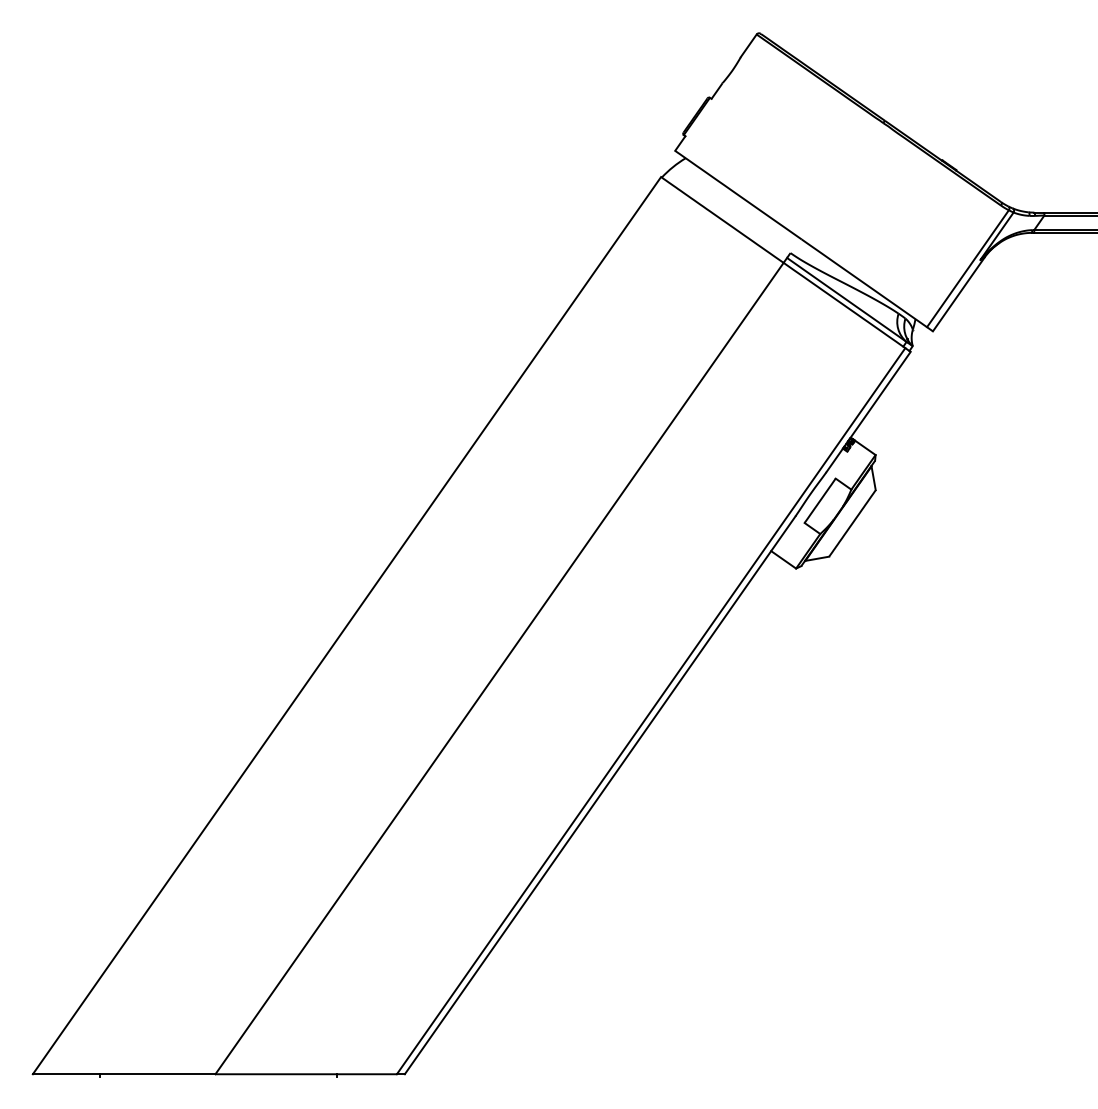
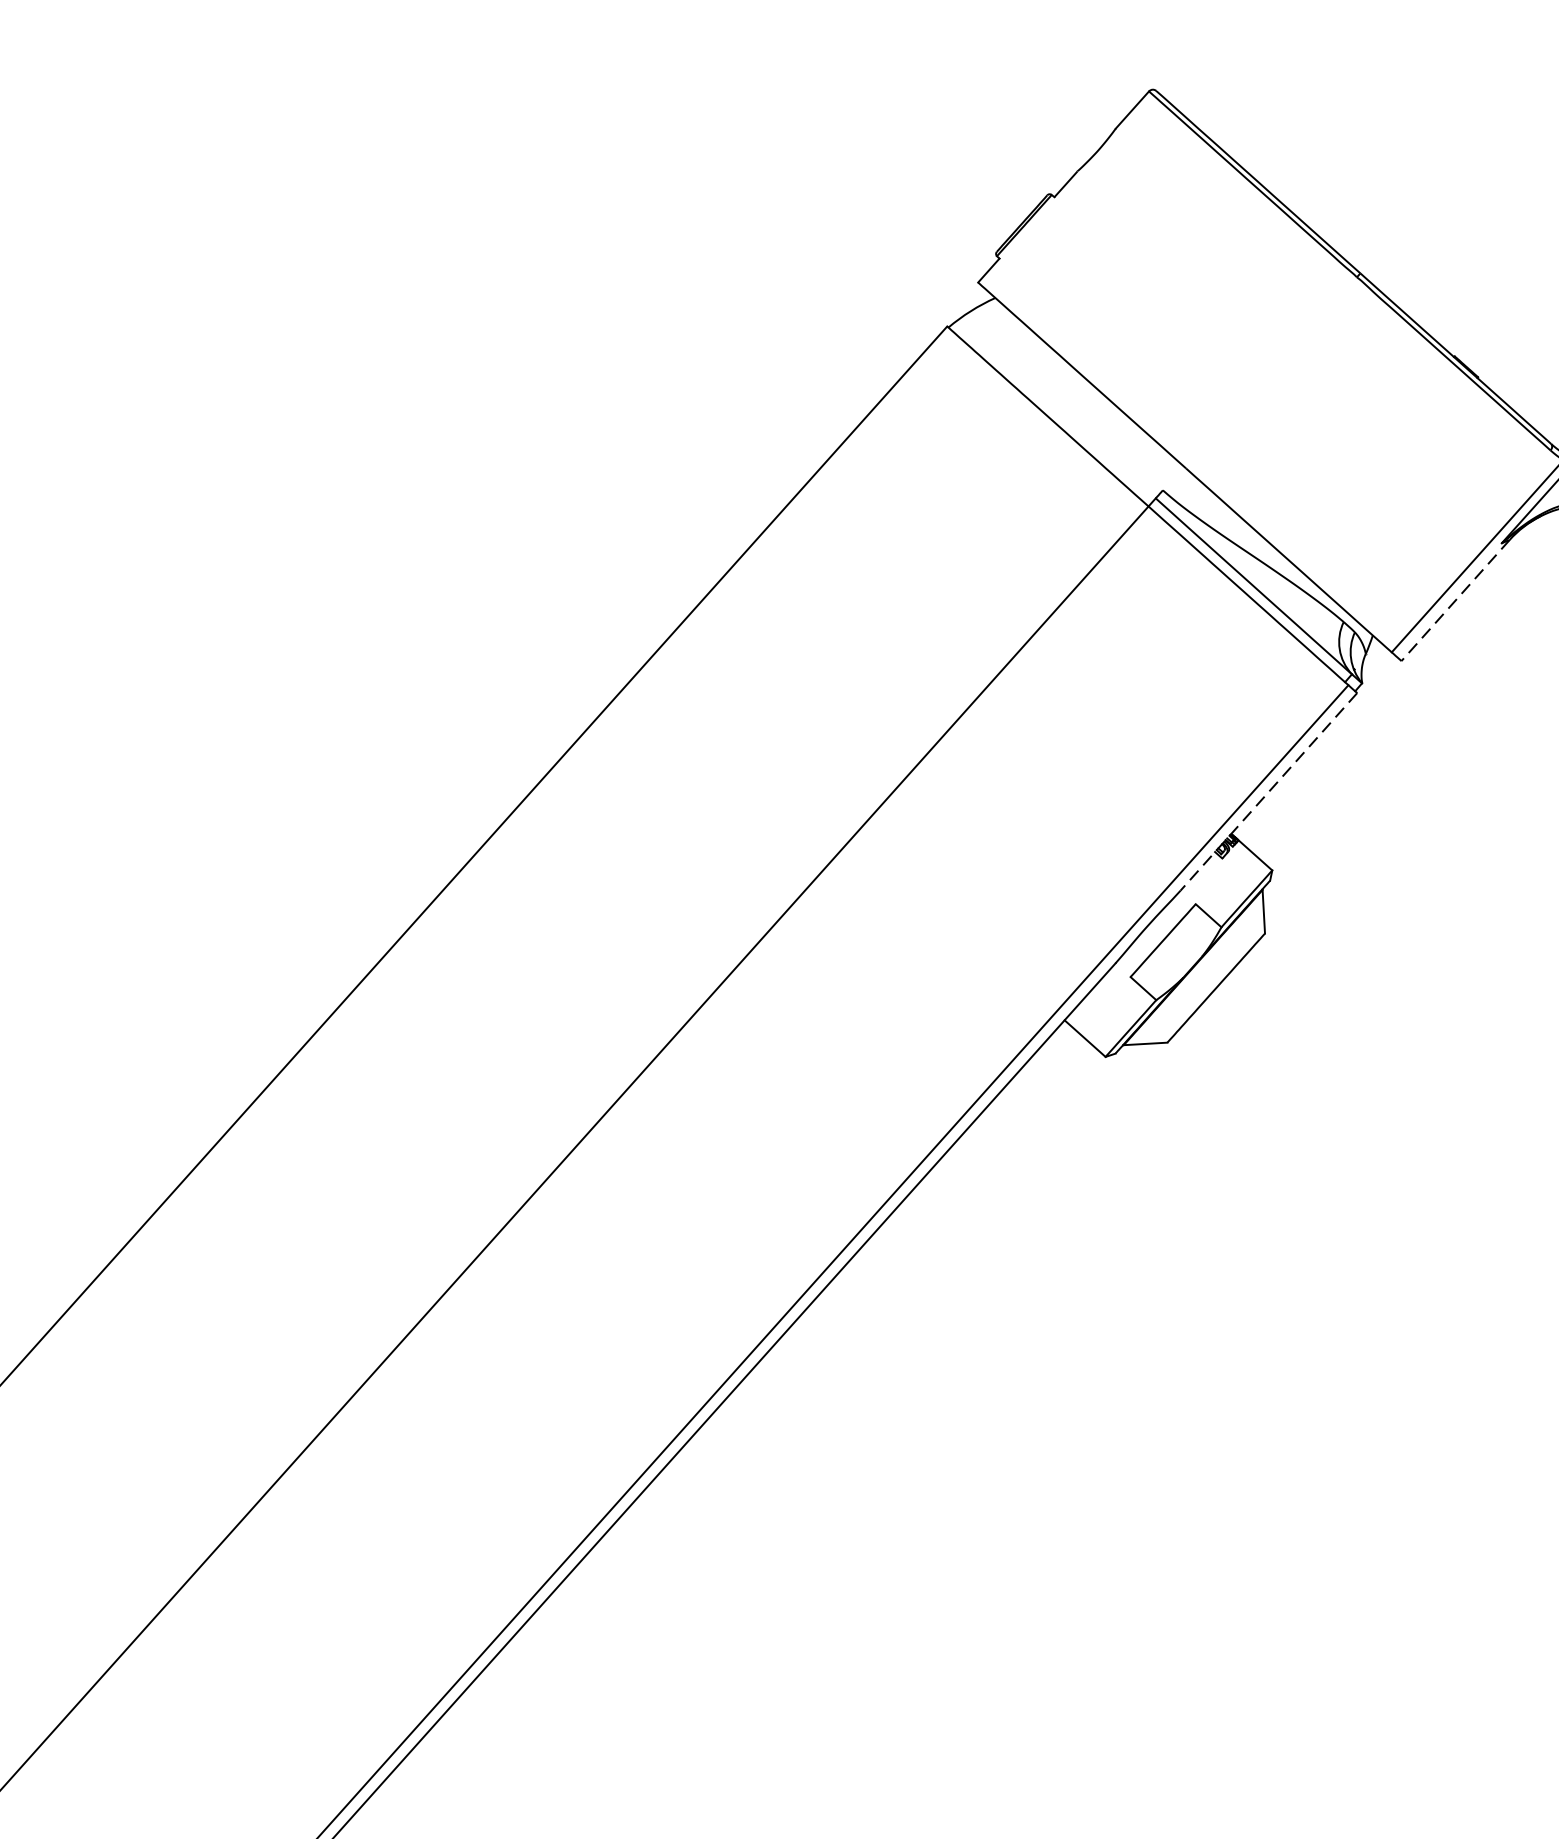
line: (958, 294) -> (1455, 600), solid -> dashed
line: (868, 412) -> (1268, 792), solid -> dashed

